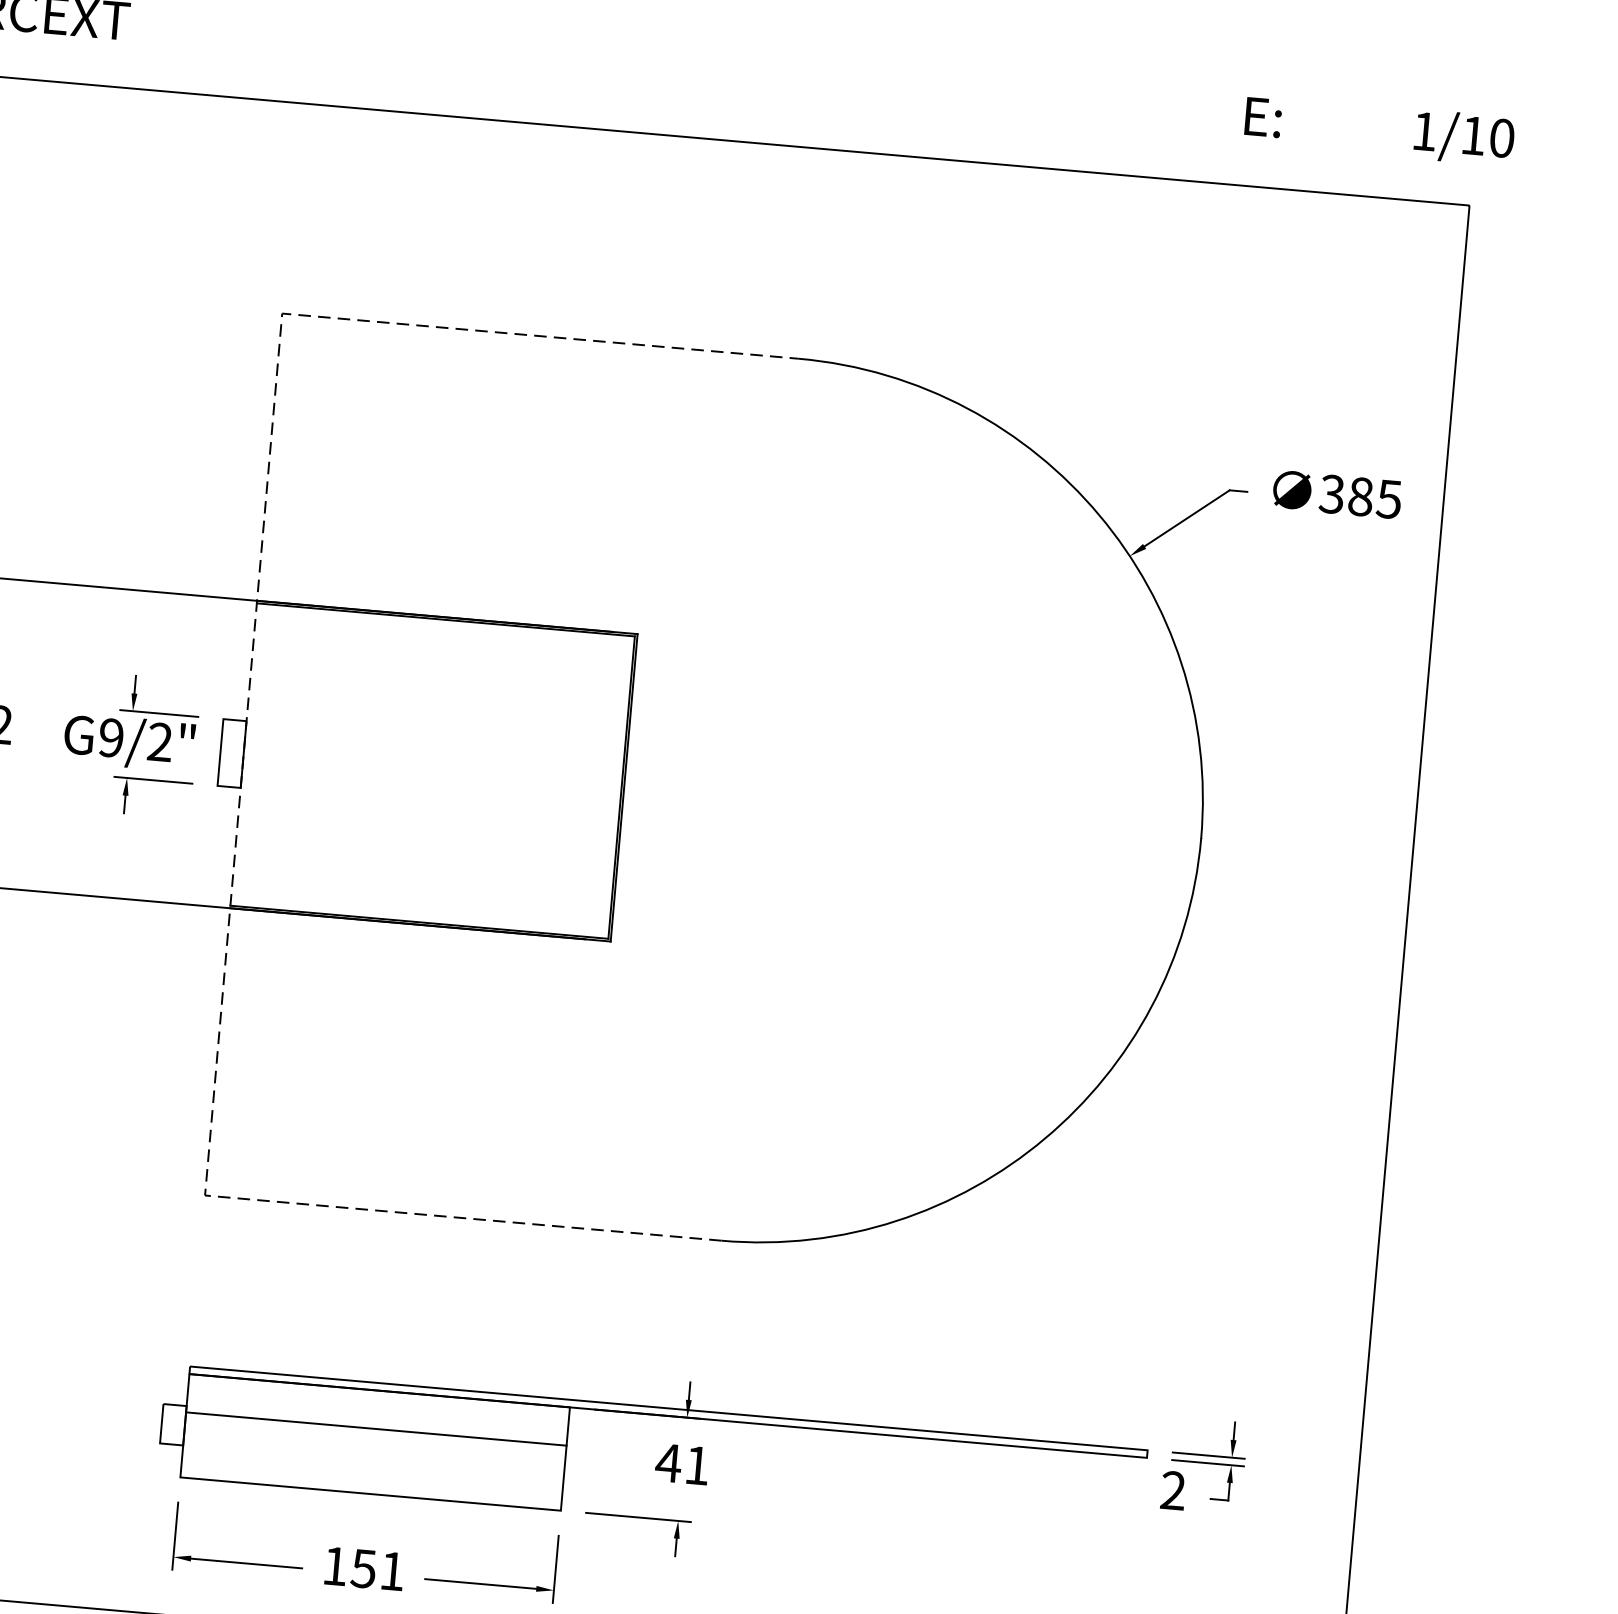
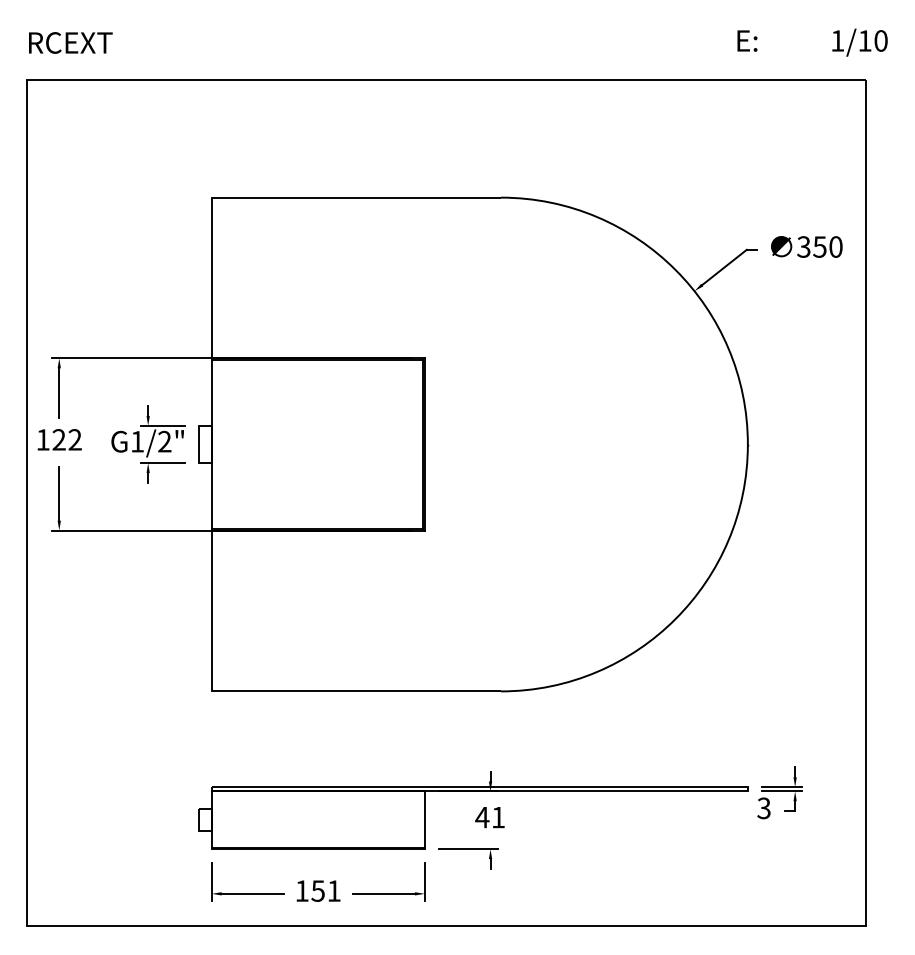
text: (1374, 497) -> (827, 246), 385 -> 350
text: (109, 737) -> (136, 441), G9/2" -> G1/2"
line: (243, 754) -> (211, 444), dashed -> solid
line: (374, 1428) -> (317, 847), moved
text: (1172, 1490) -> (763, 808), 2 -> 3

